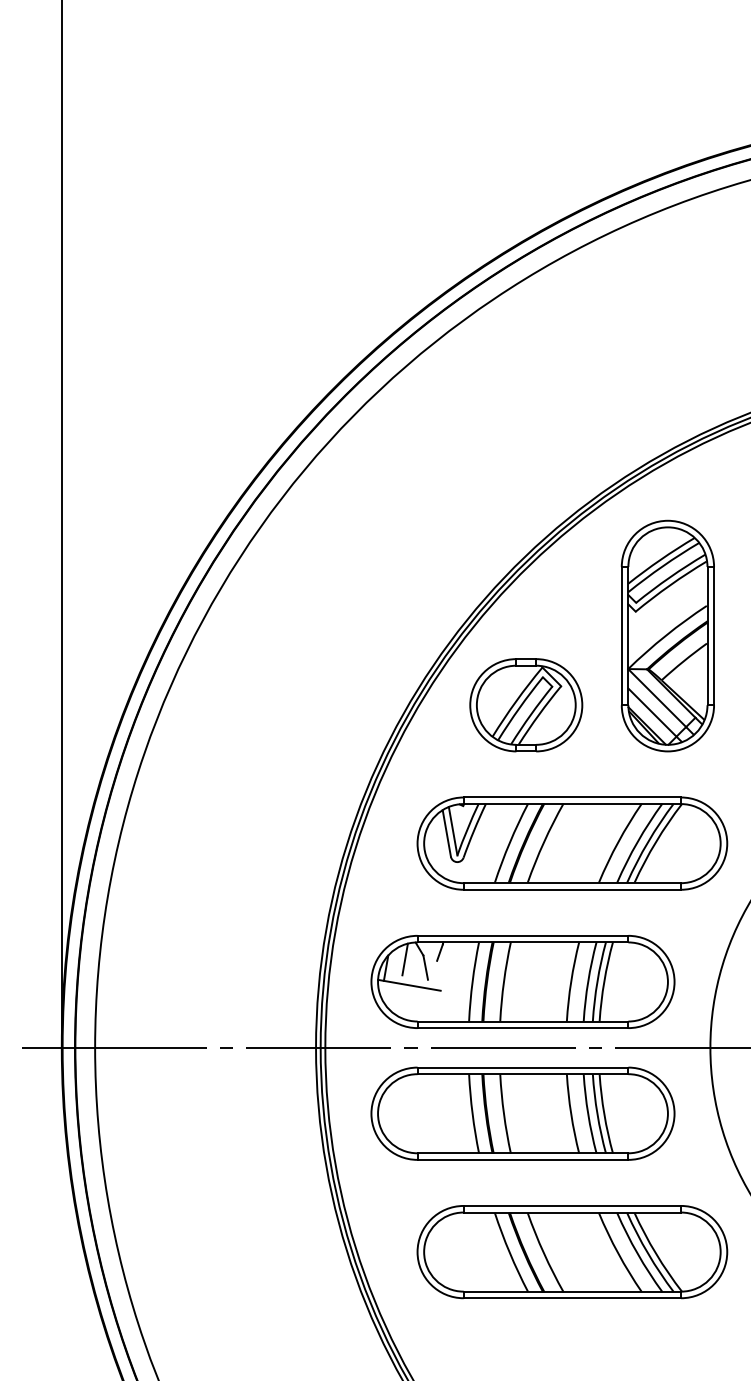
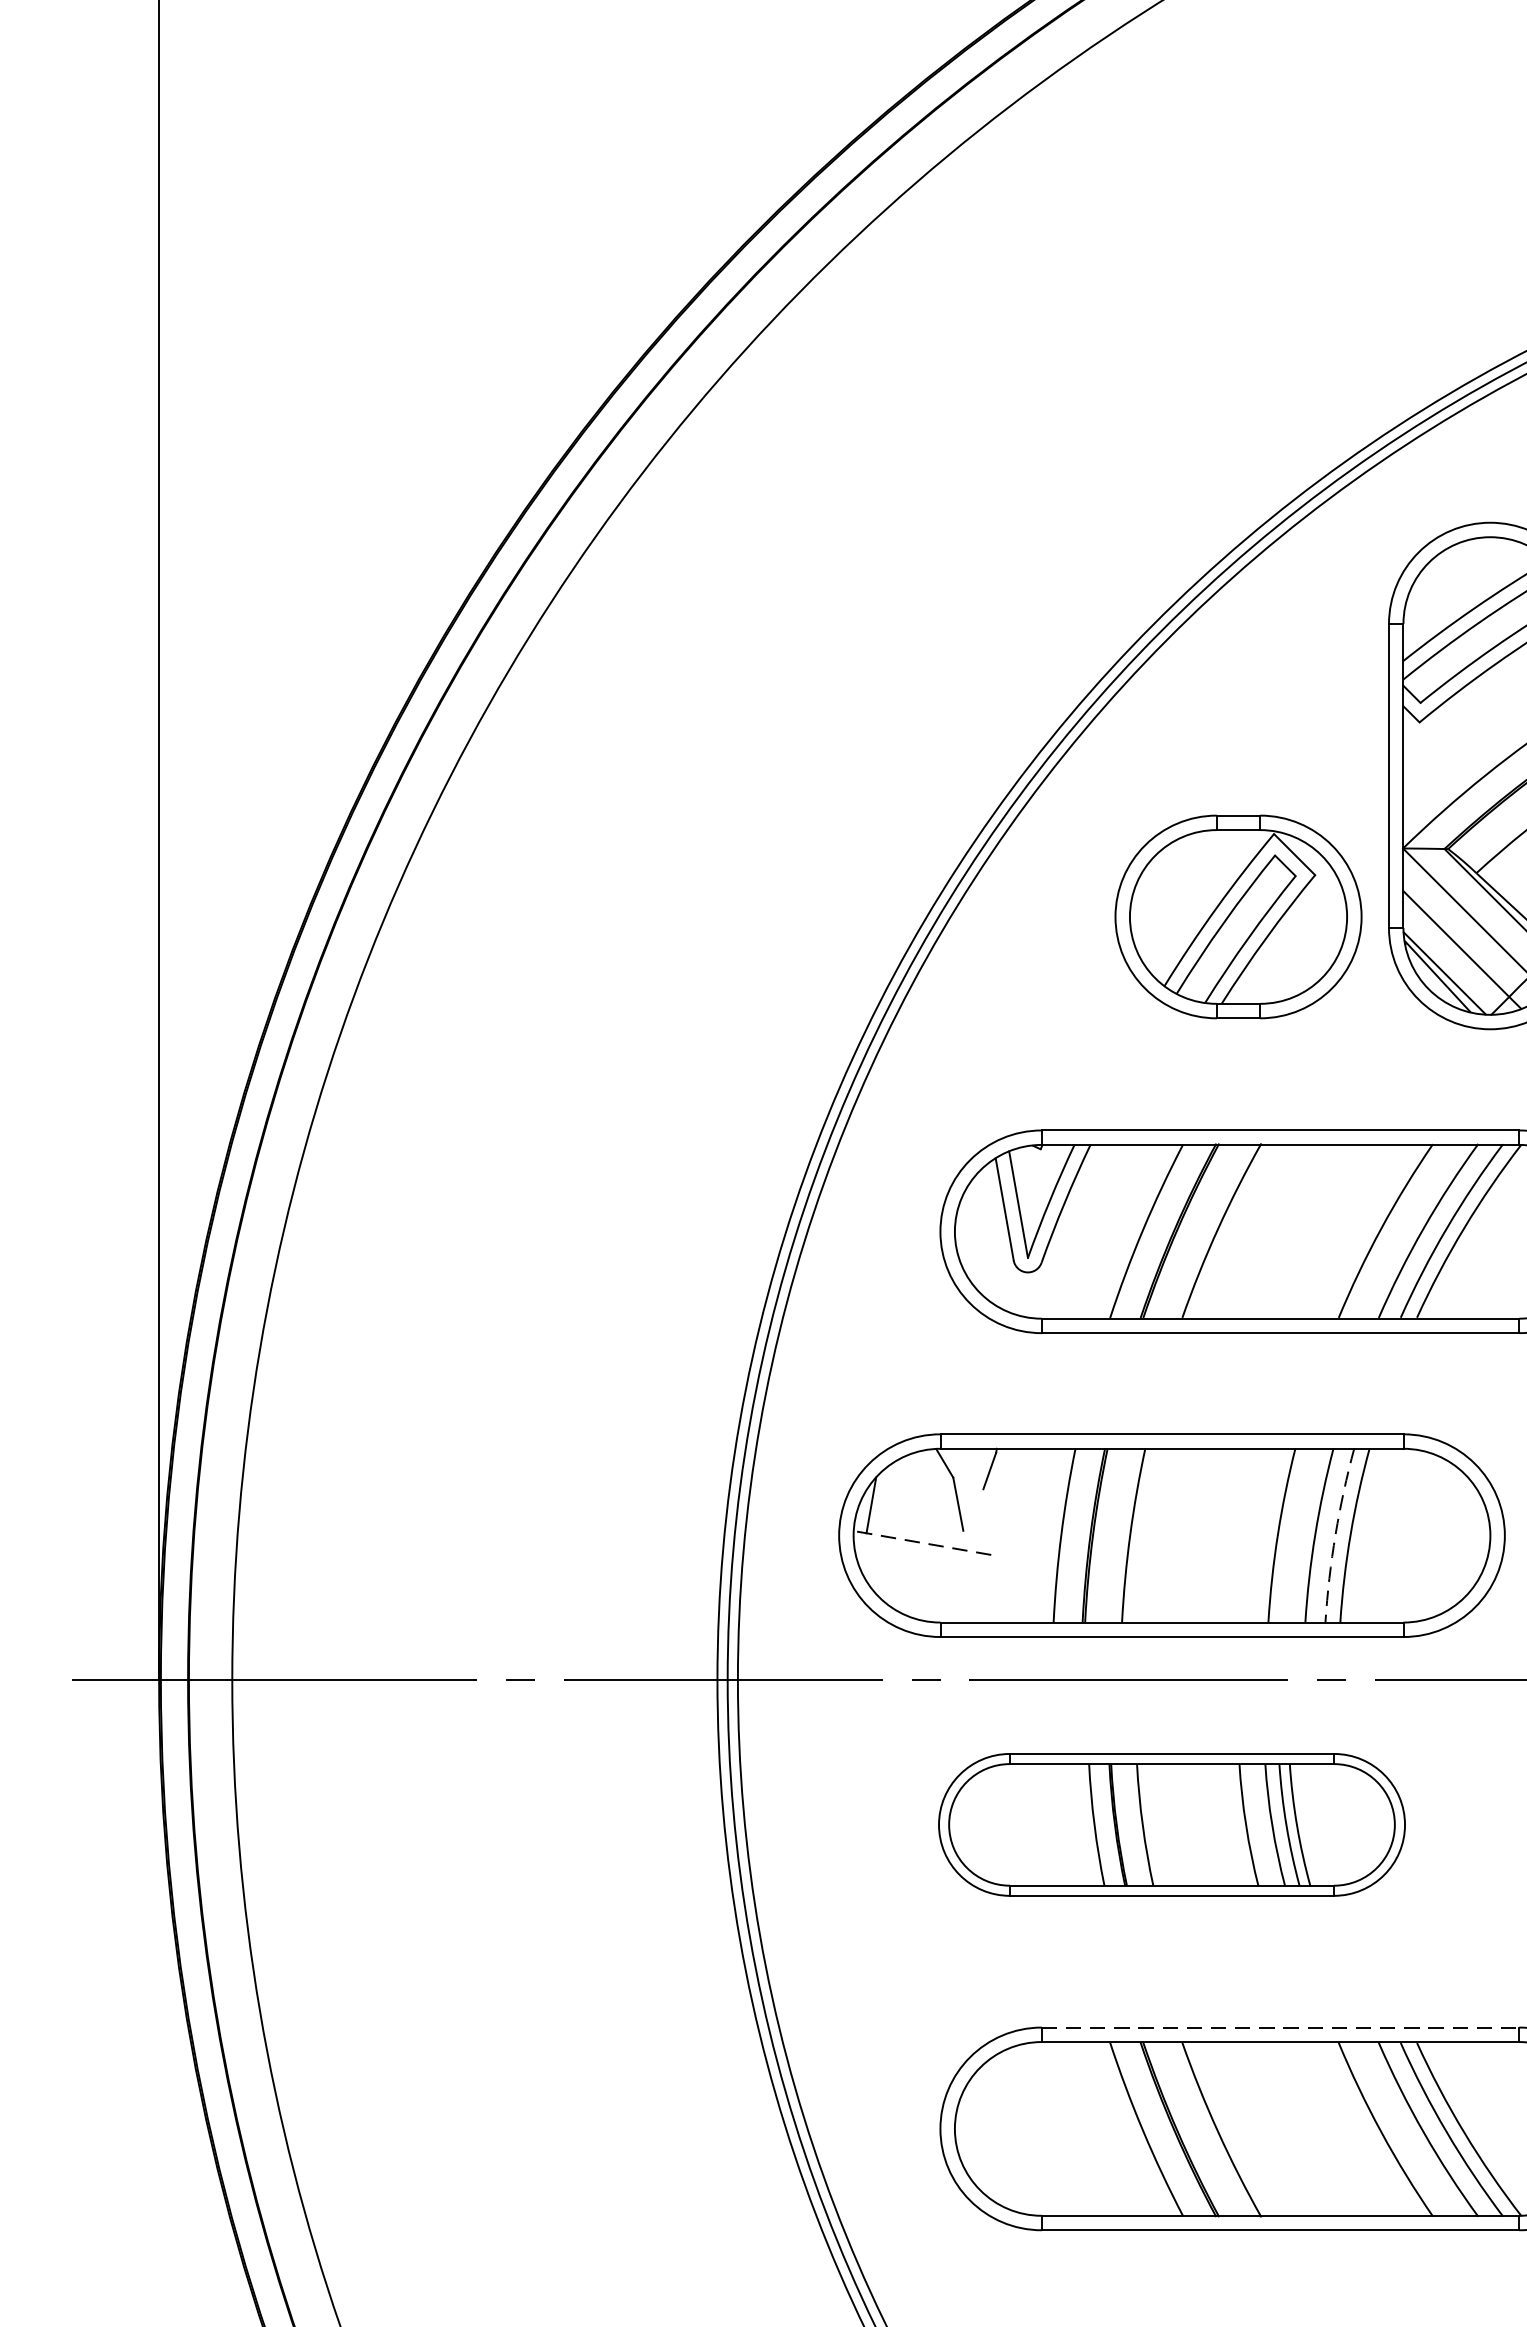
part: (526, 705) -> (1238, 917), moved
line: (404, 959) -> (911, 1486), removed
arc: (597, 981) -> (1335, 1534), solid -> dashed
line: (409, 985) -> (922, 1543), solid -> dashed
part: (522, 1113) -> (1170, 1824), size x0.7
line: (572, 1205) -> (1280, 2026), solid -> dashed

